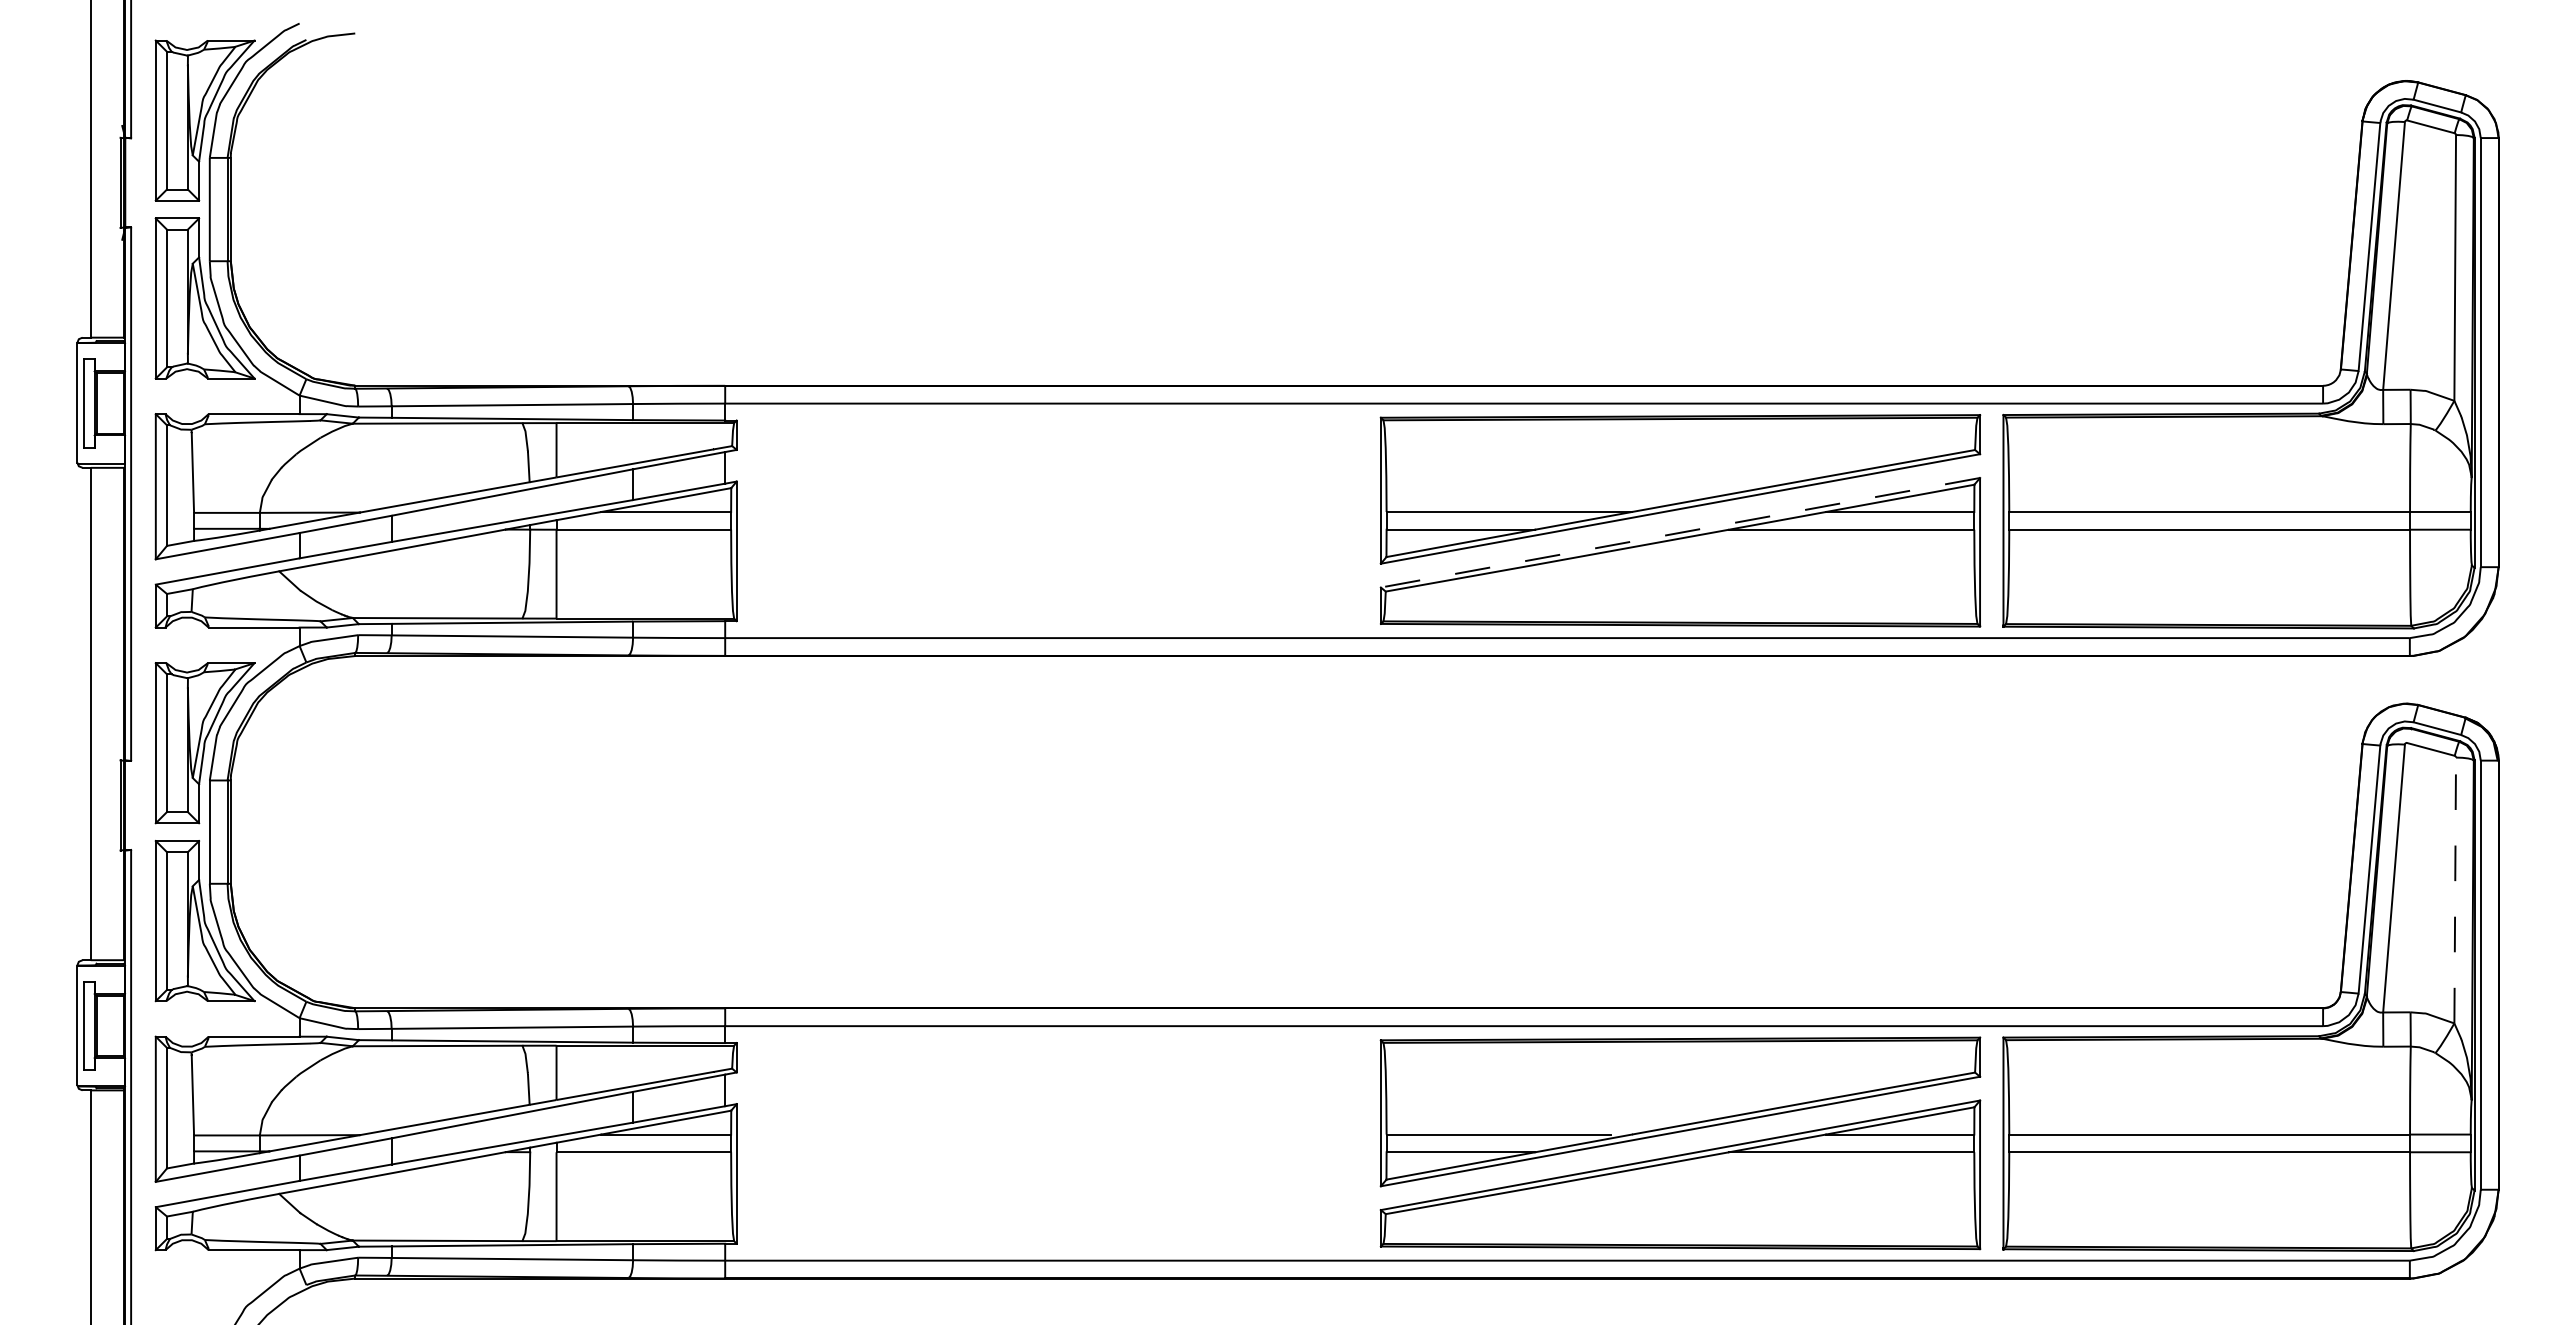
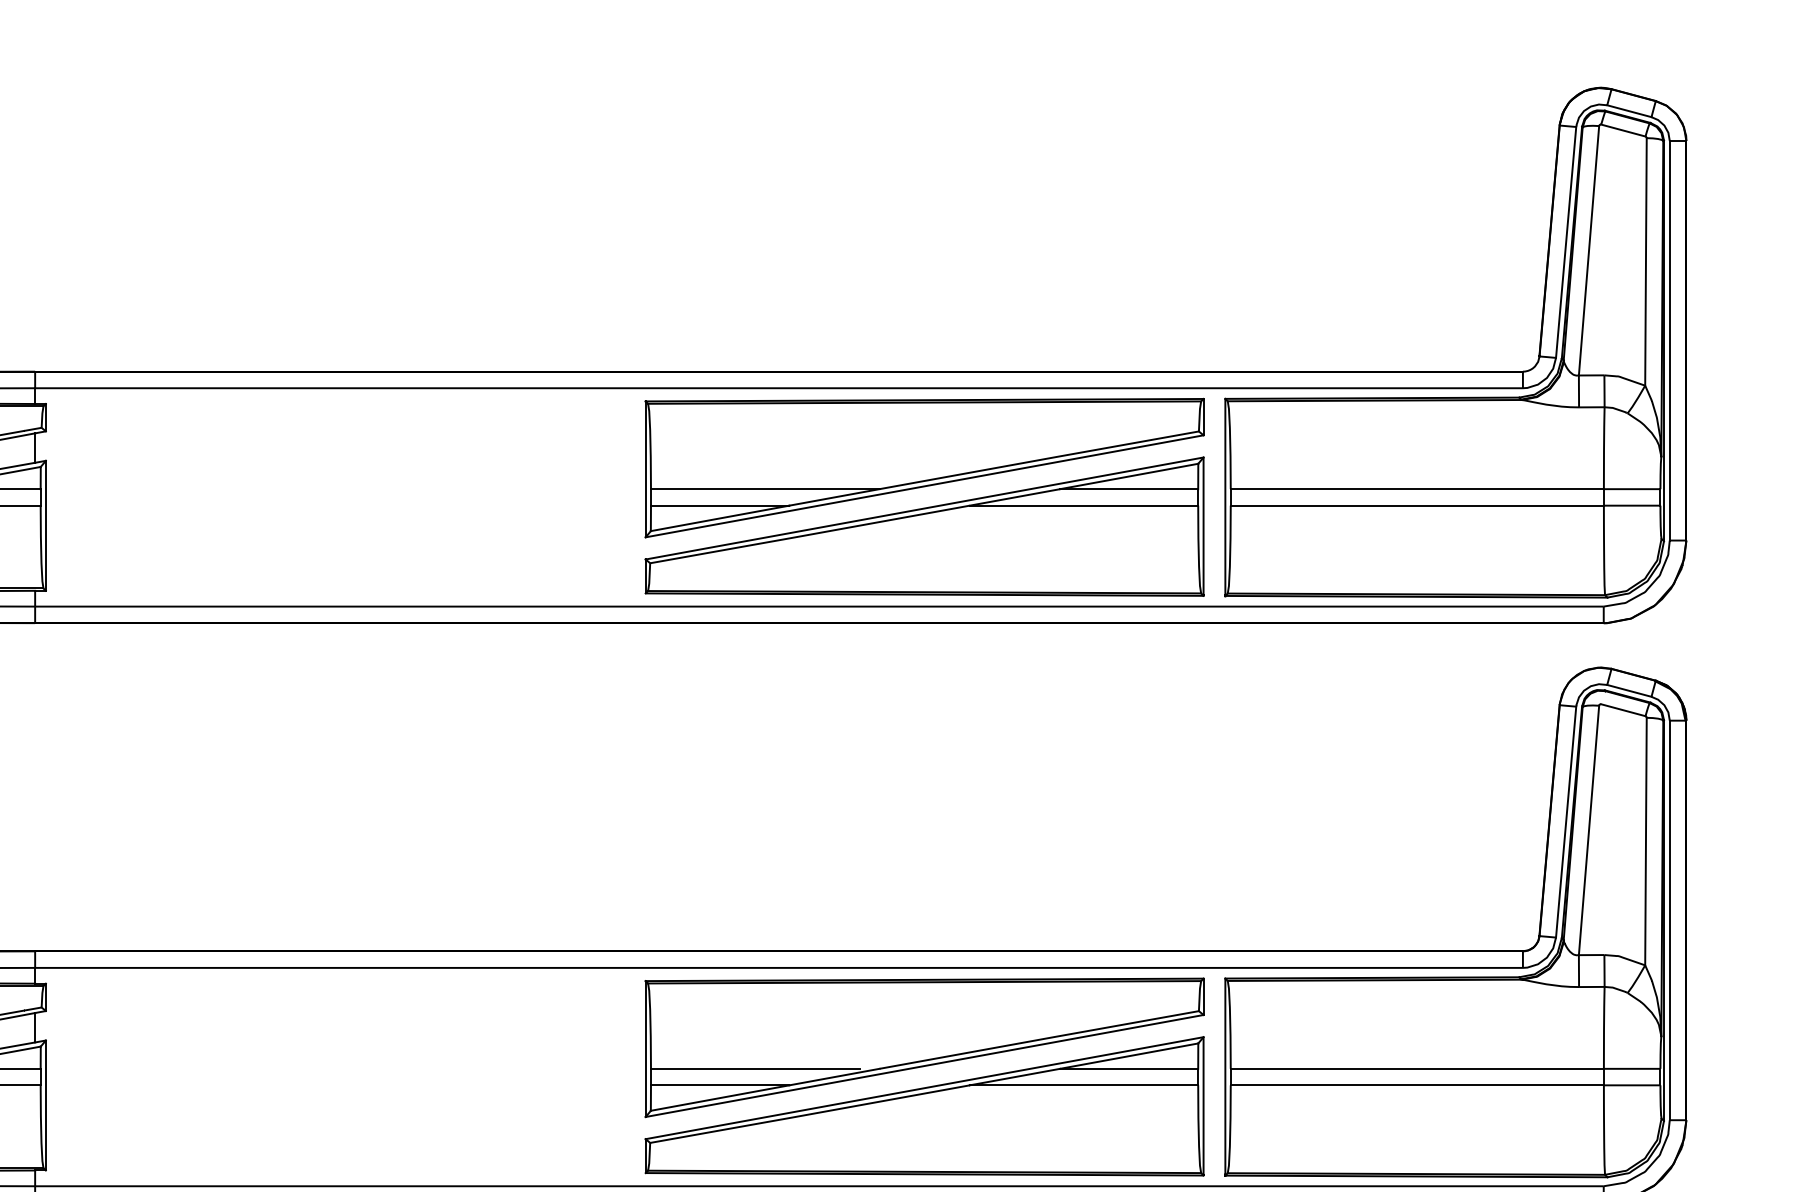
line: (1680, 532) -> (924, 508), dashed -> solid
line: (2455, 890) -> (1646, 841), dashed -> solid

